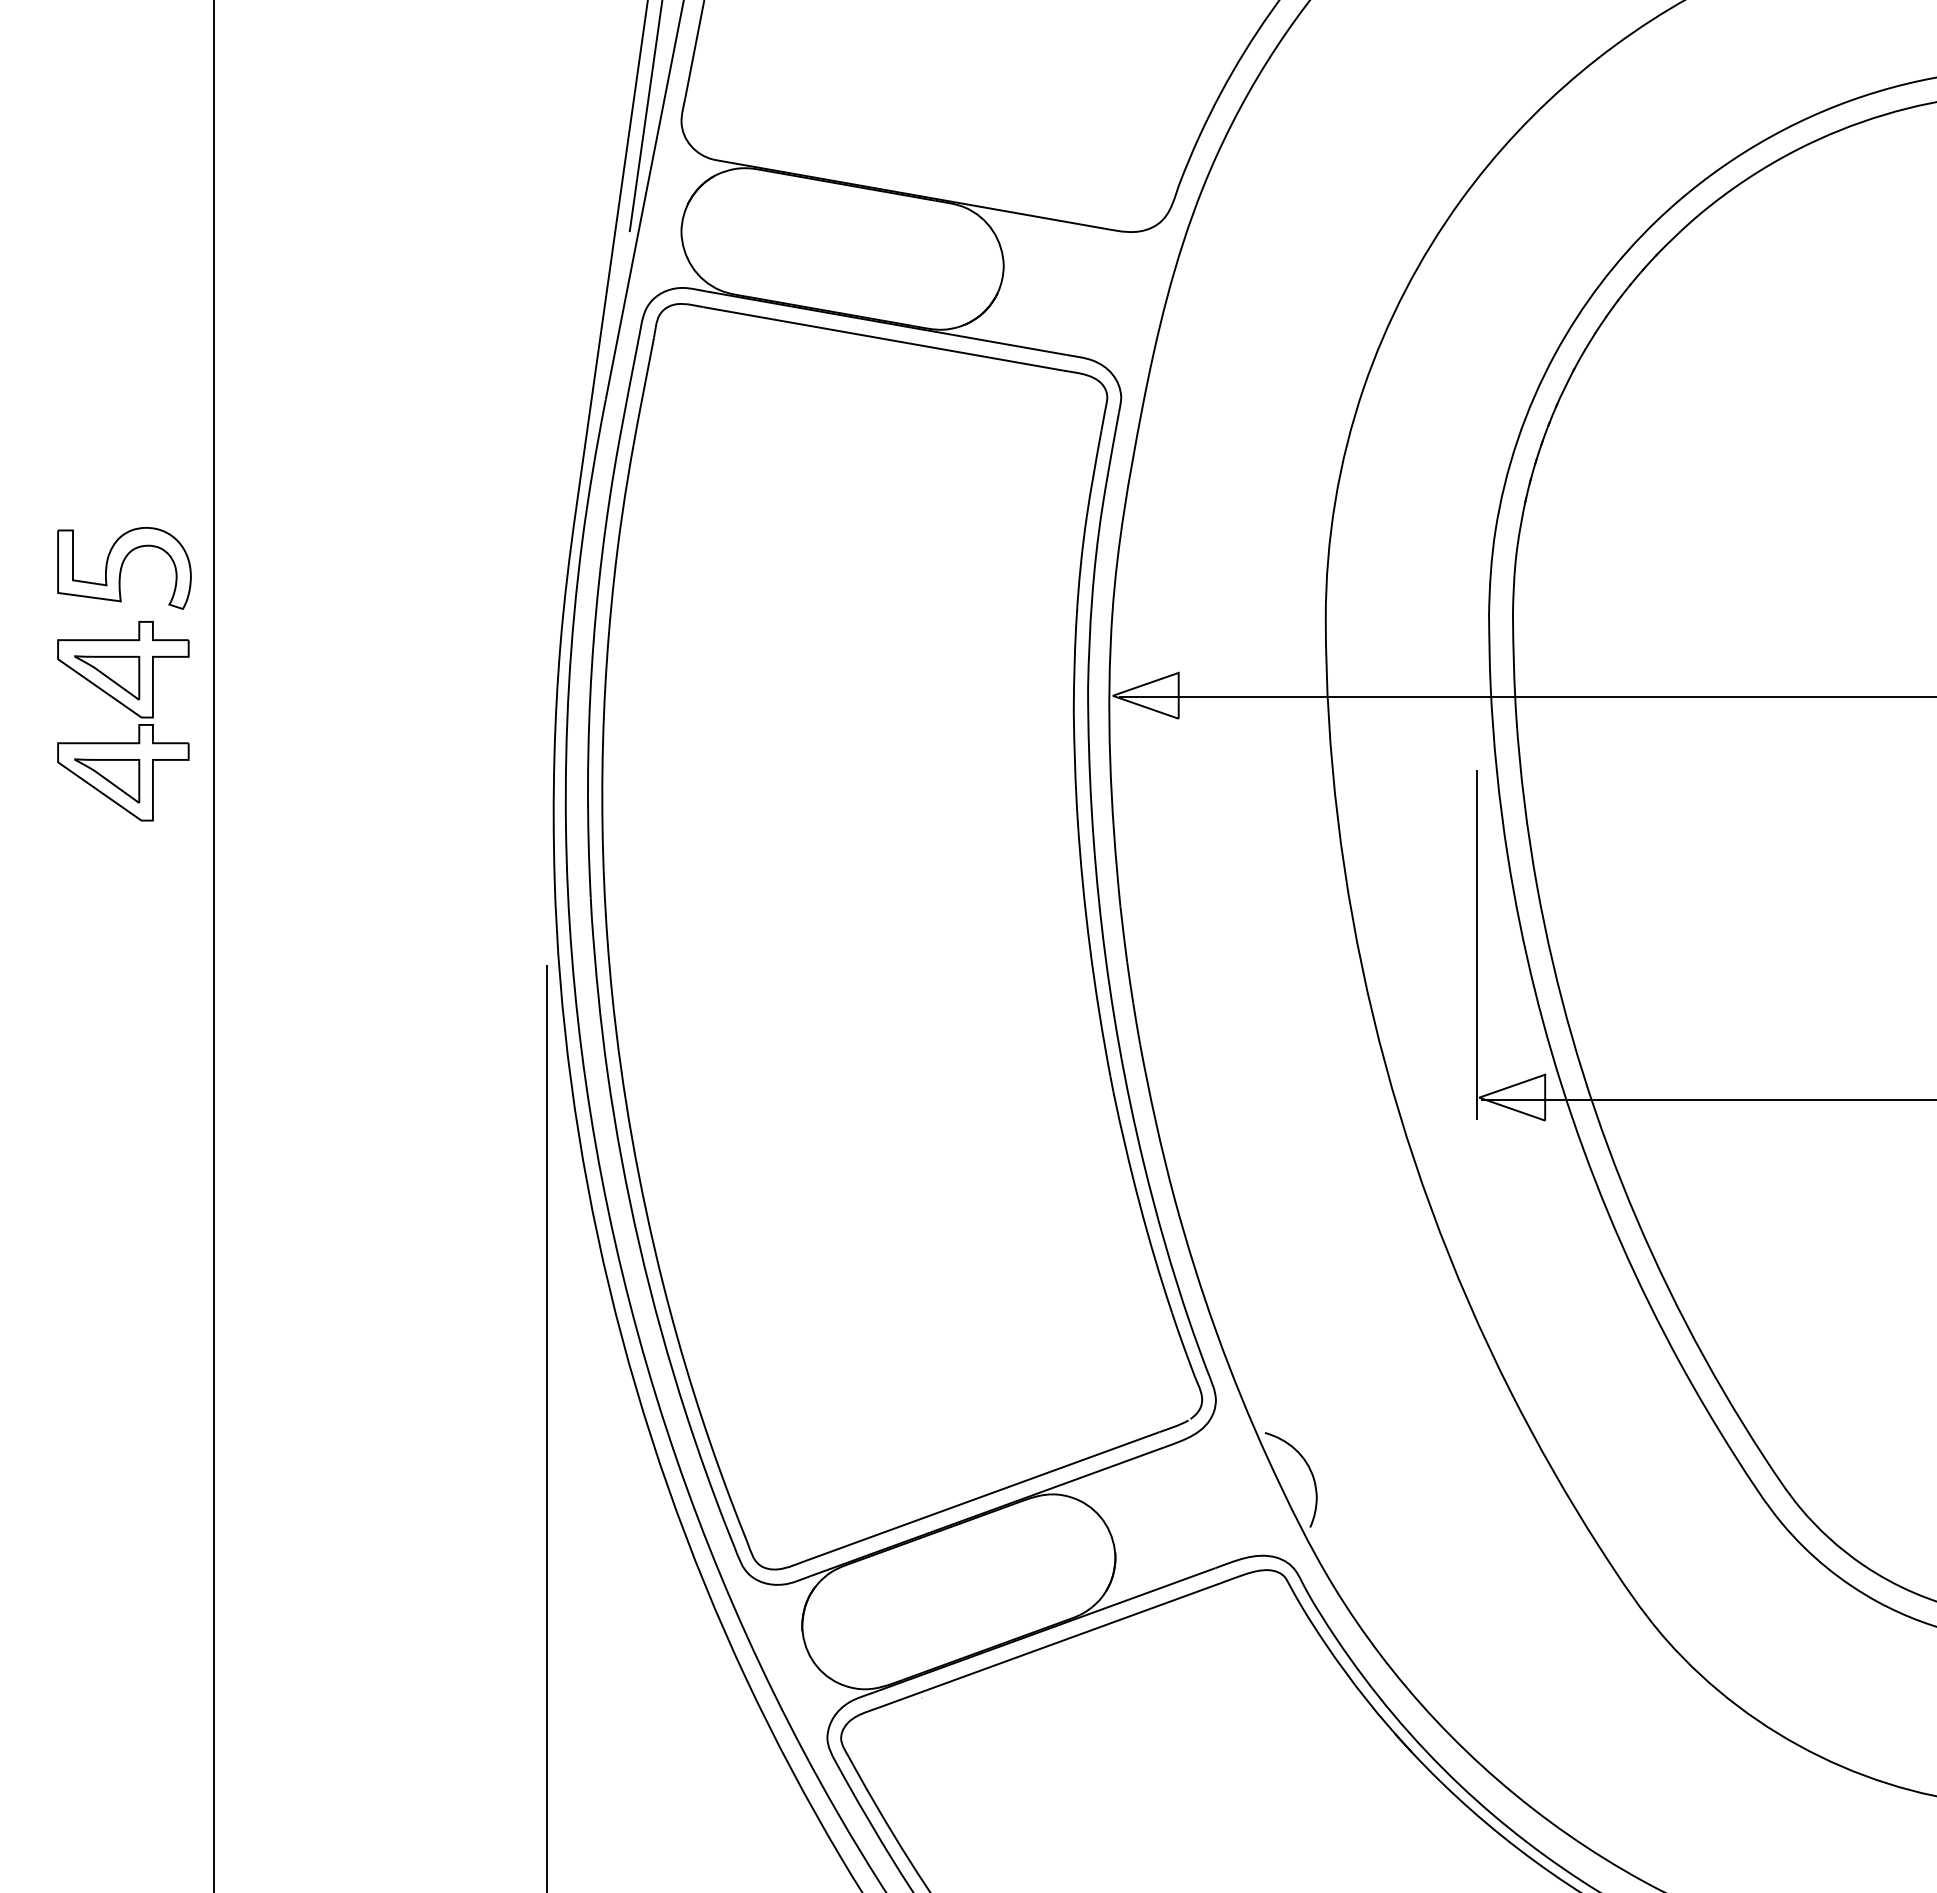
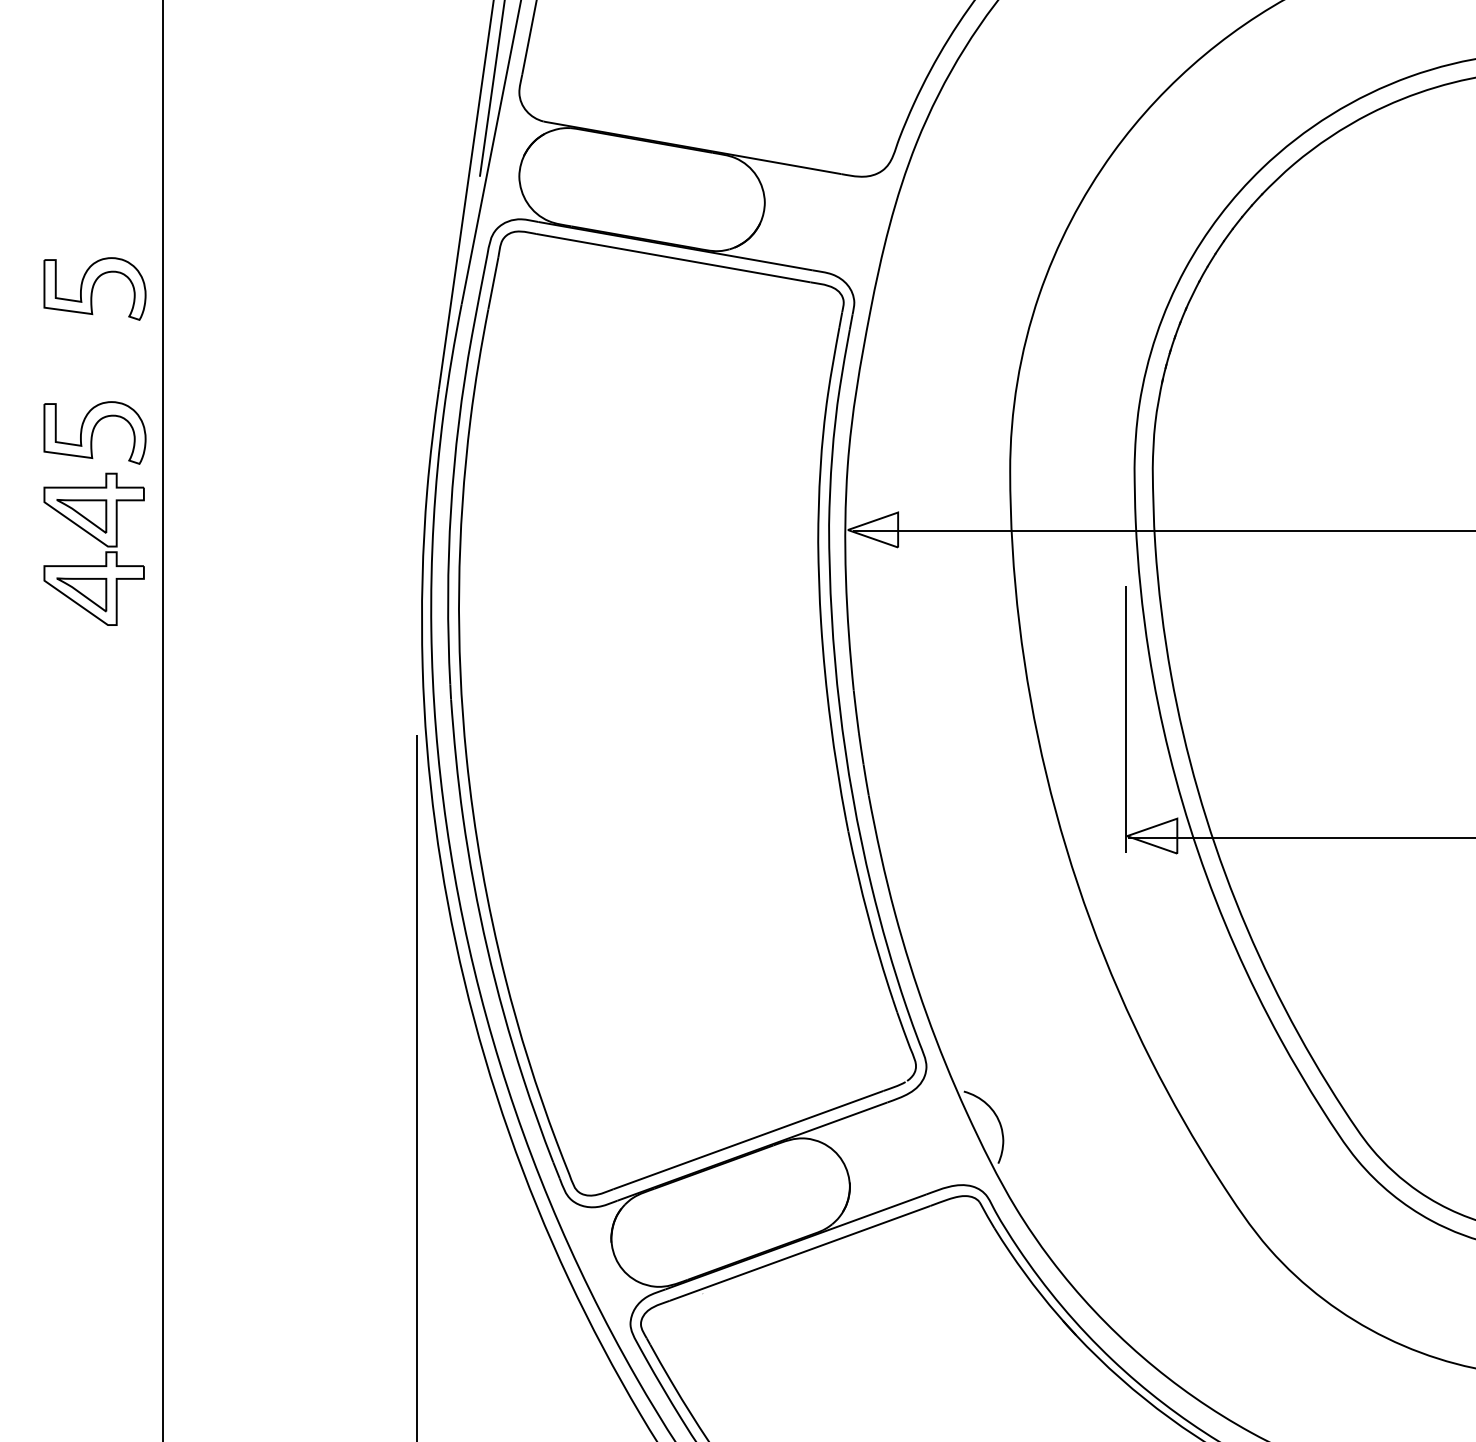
part: (124, 379) -> (95, 289), added

